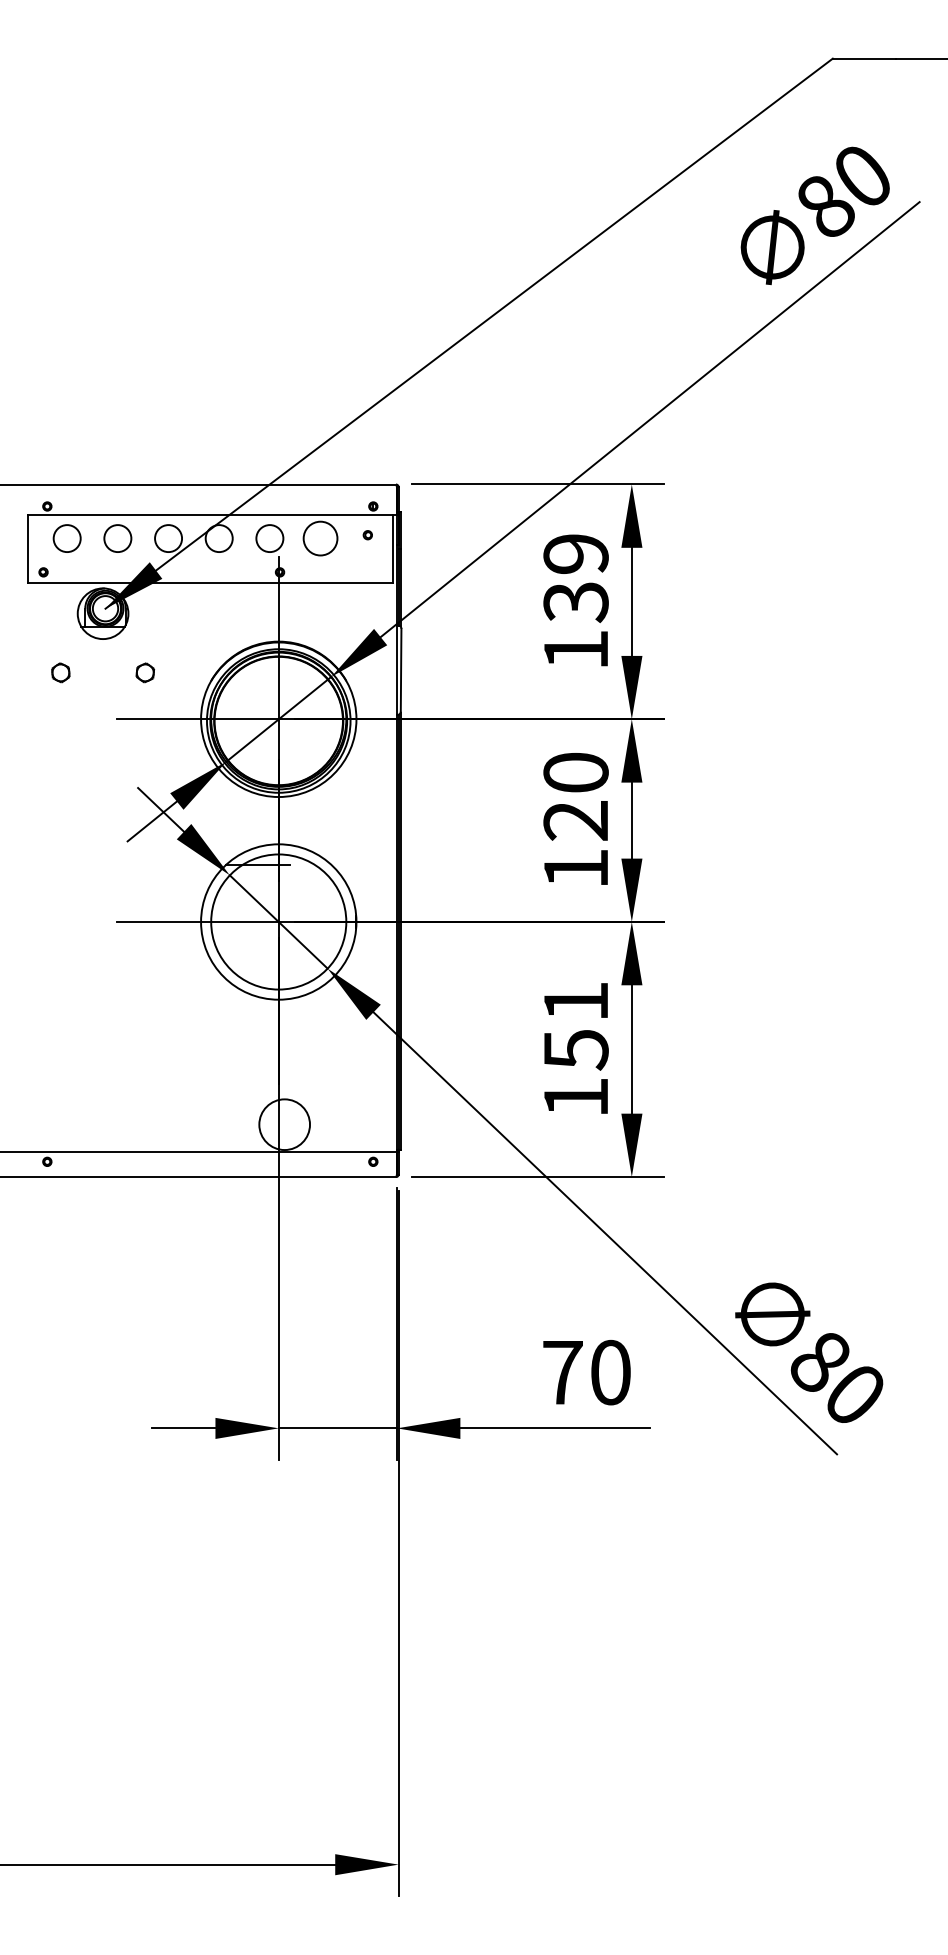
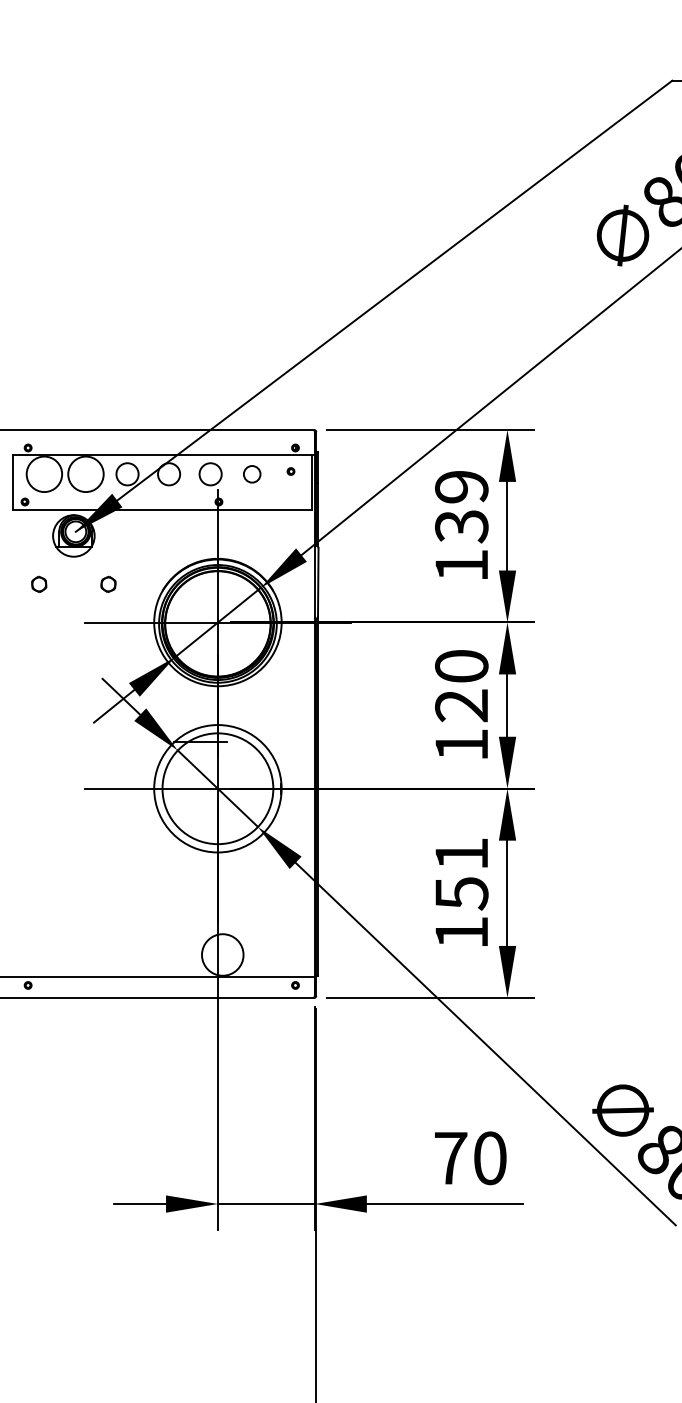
circle: (66, 538) -> (43, 474), size x1.6
circle: (117, 538) -> (85, 474), size x1.6
circle: (320, 538) -> (252, 474), size x0.6

